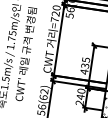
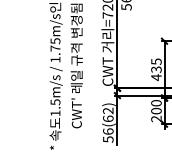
text: (80, 96) -> (156, 110), 240 -> 200

